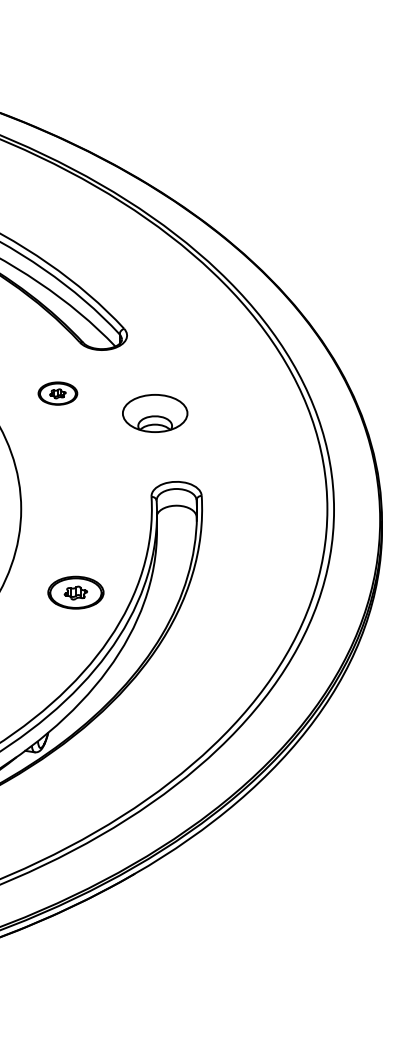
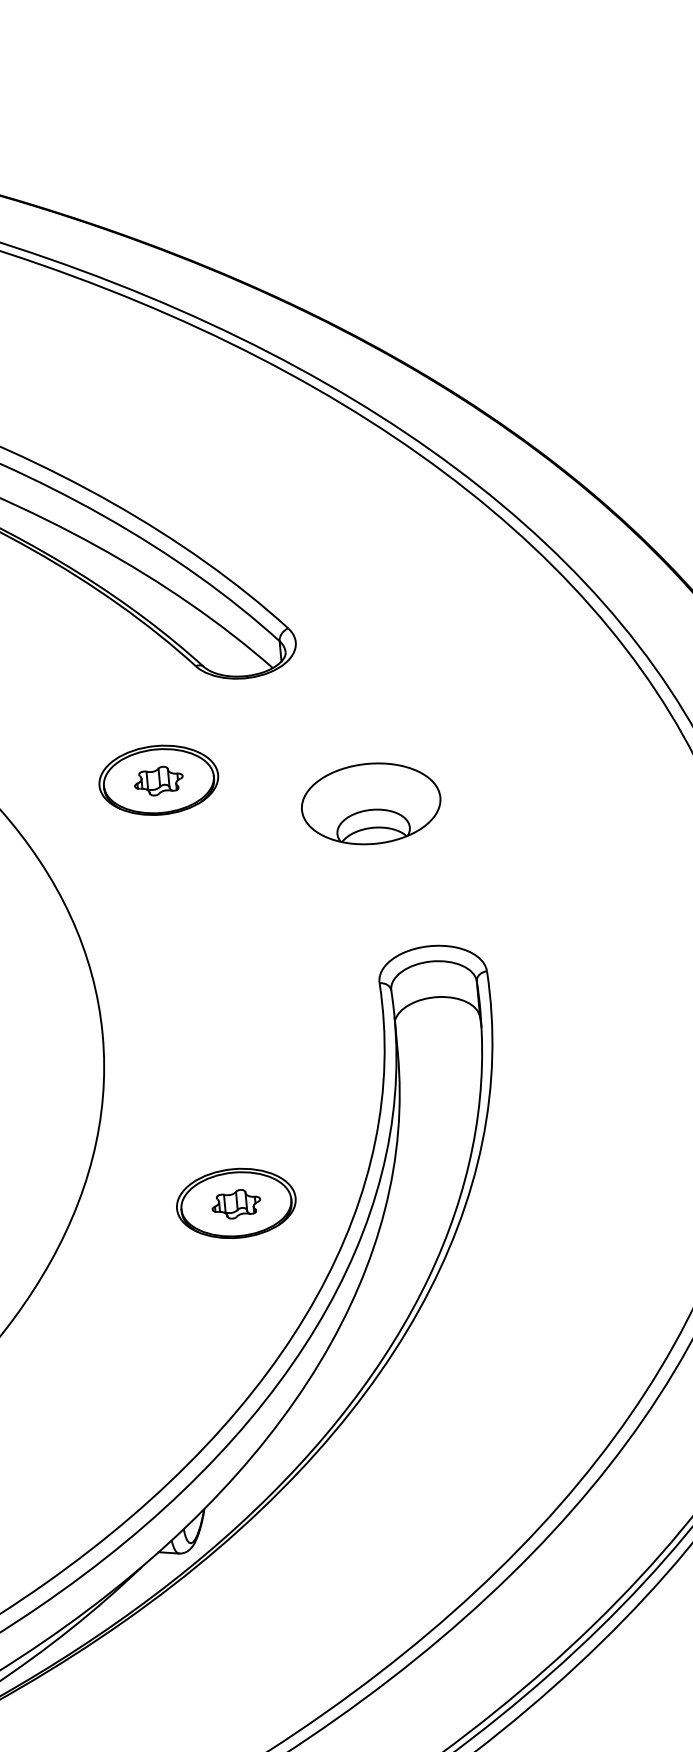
part: (57, 393) -> (157, 780), size x1.43

